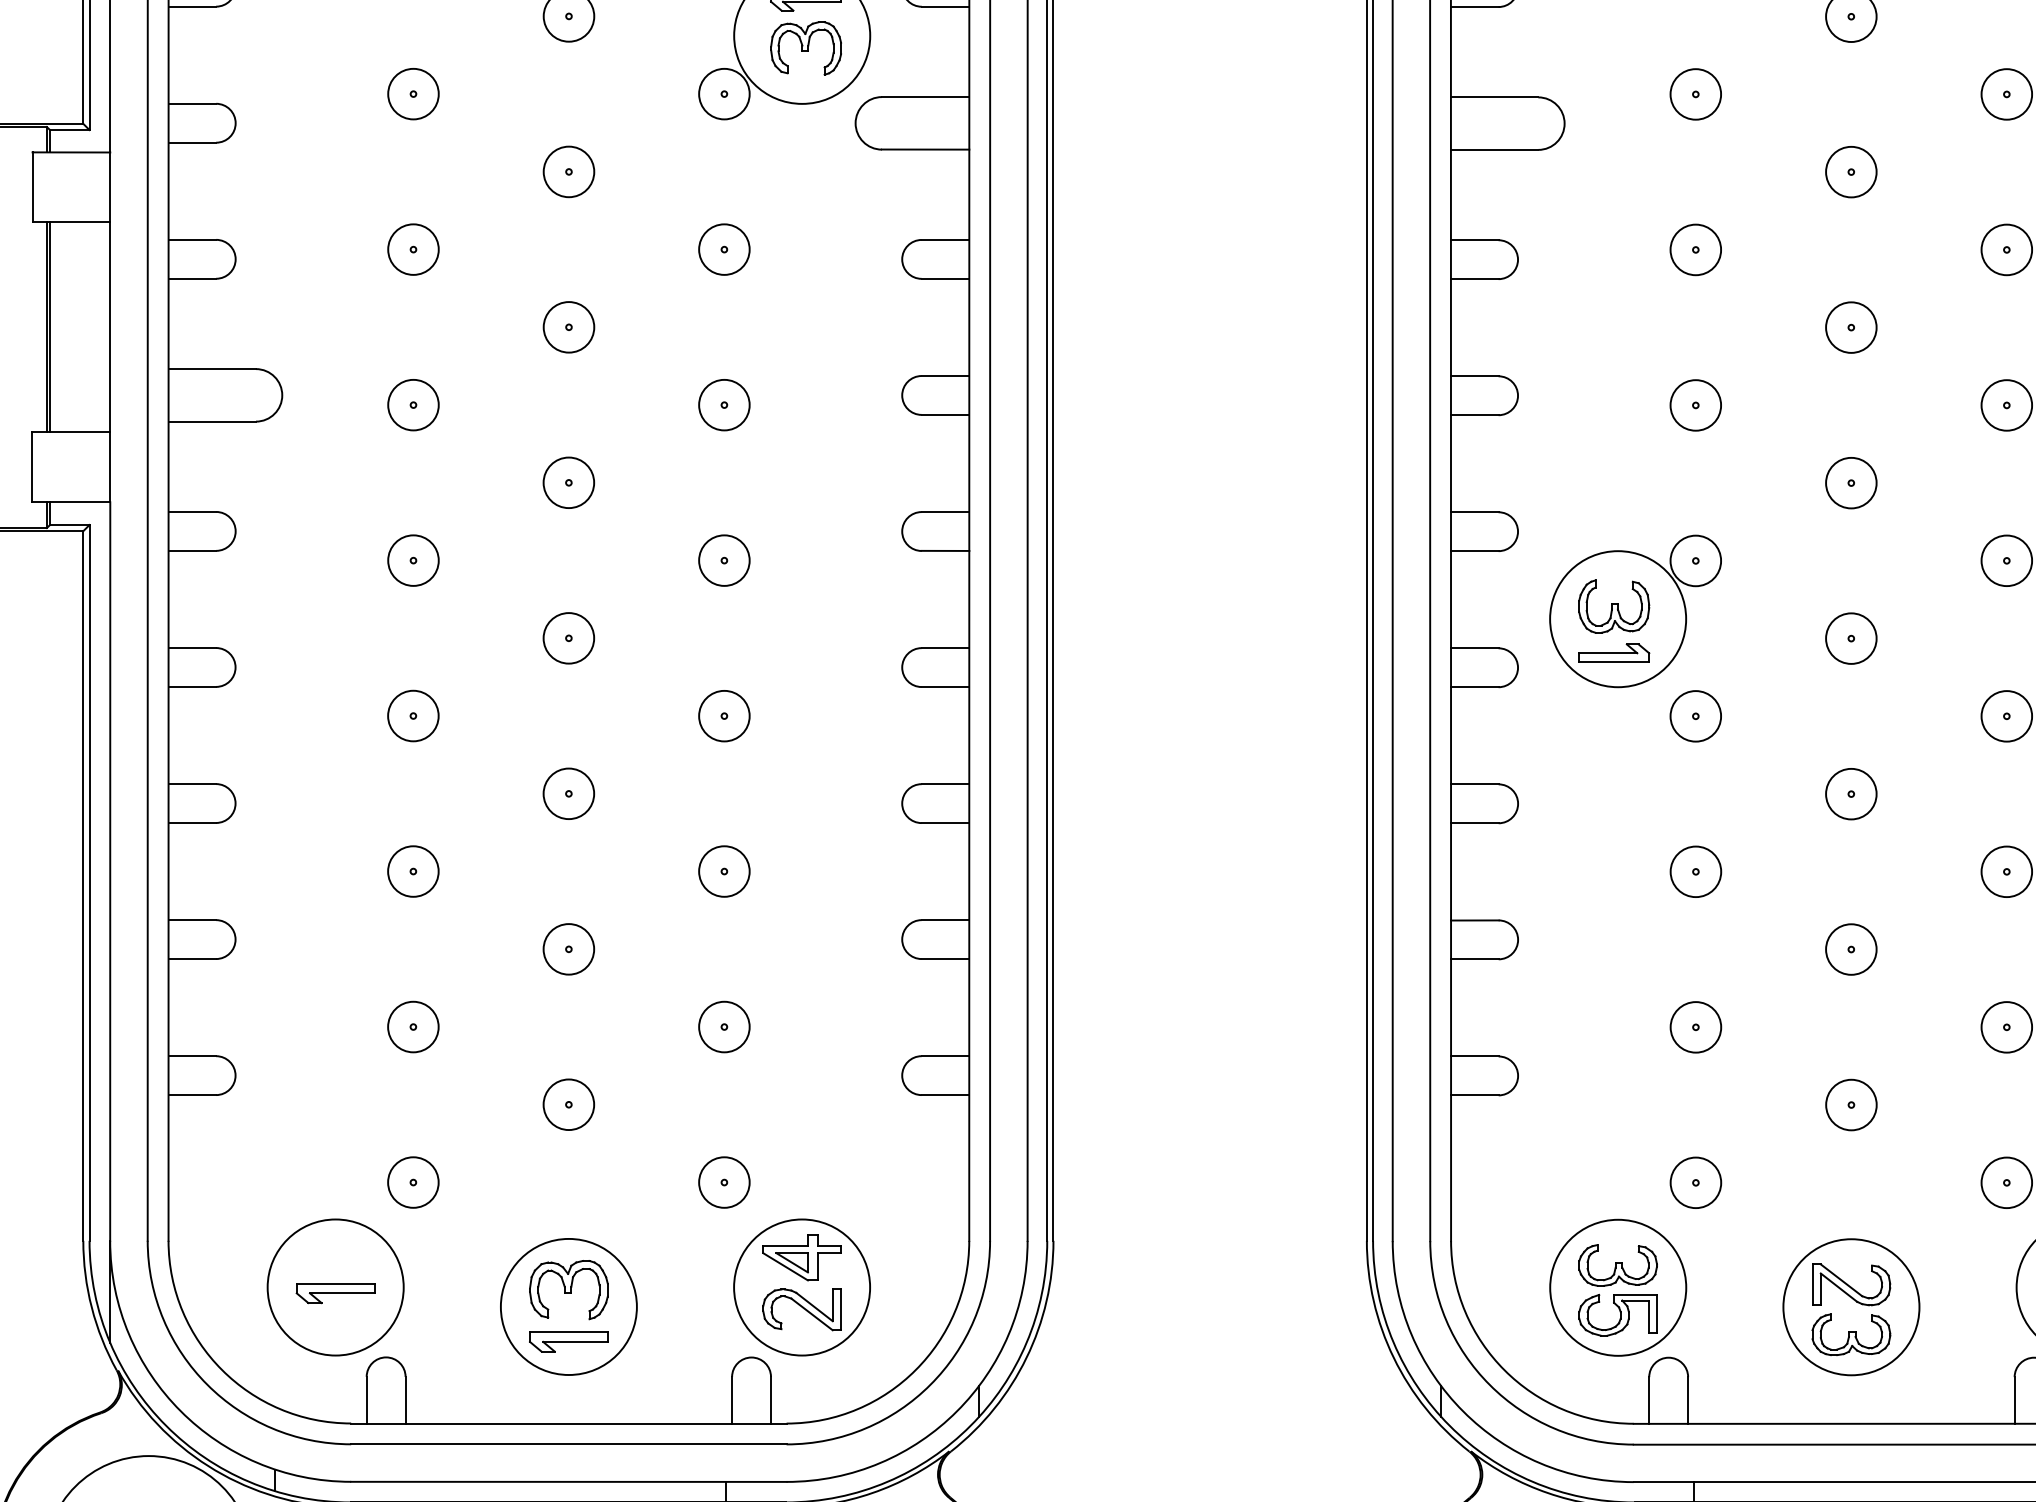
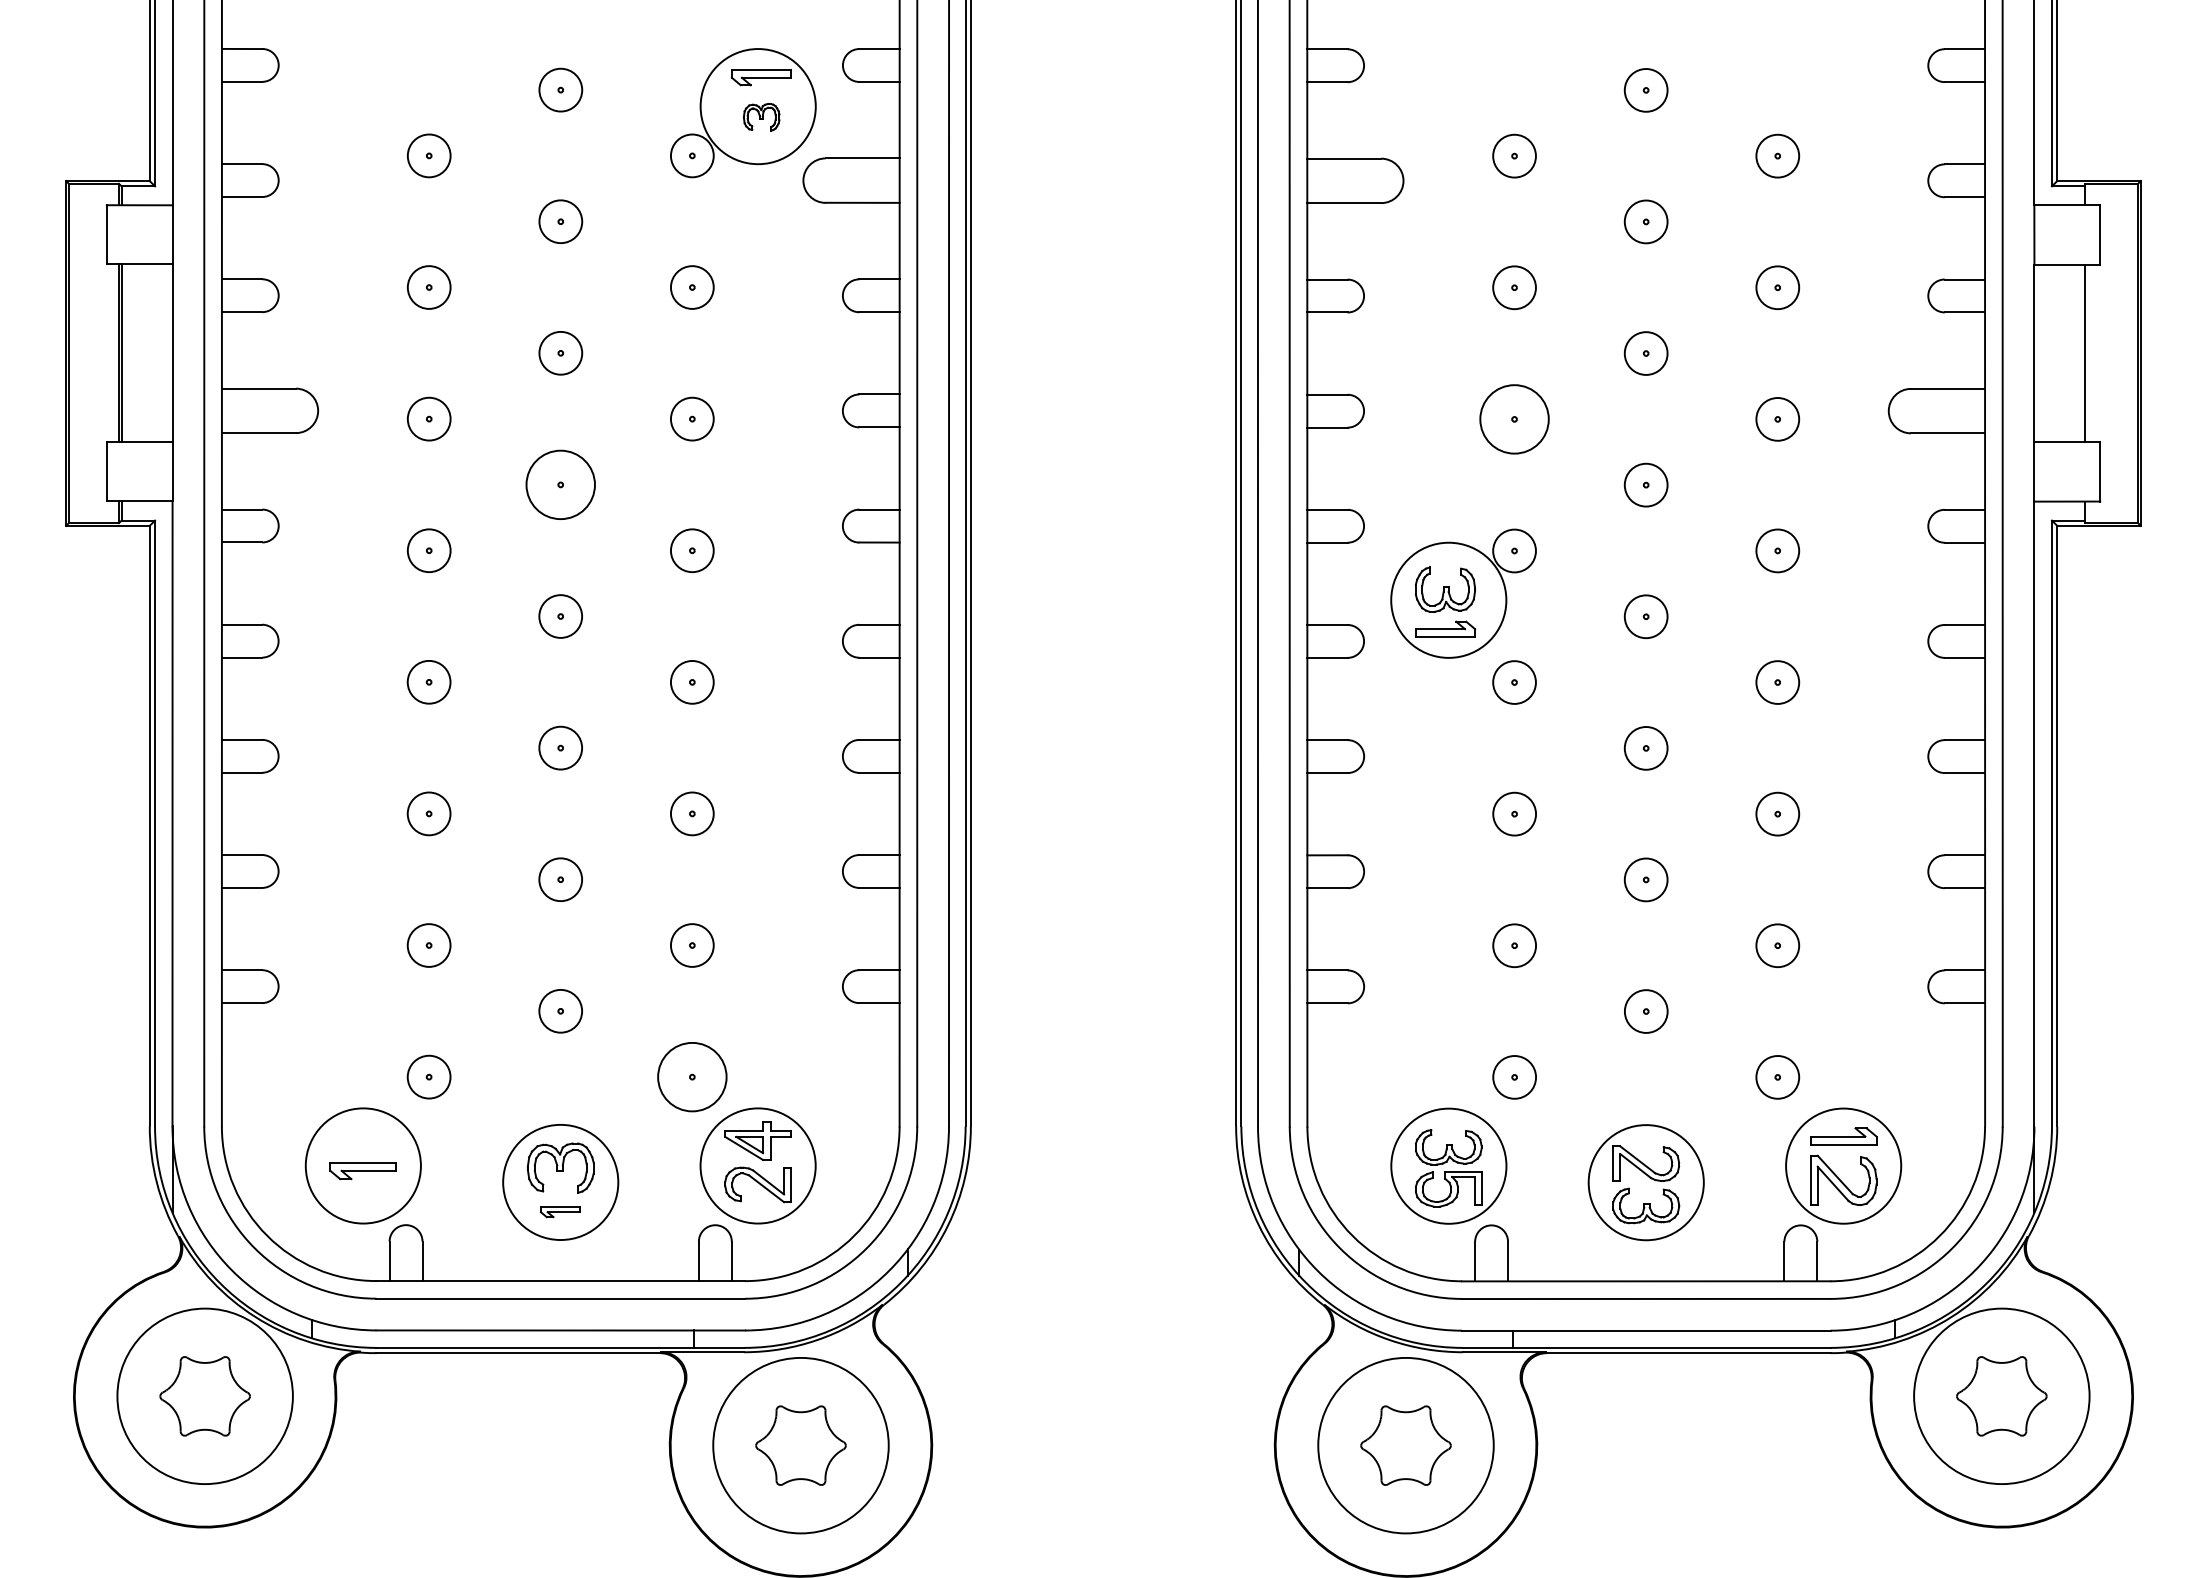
part: (806, 48) -> (761, 117), size x0.6
circle: (1695, 405) -> (1514, 419), size x1.6
circle: (568, 482) -> (560, 484), size x1.6
circle: (723, 1181) -> (691, 1076), size x1.6
part: (568, 1342) -> (560, 1212), size x0.6

